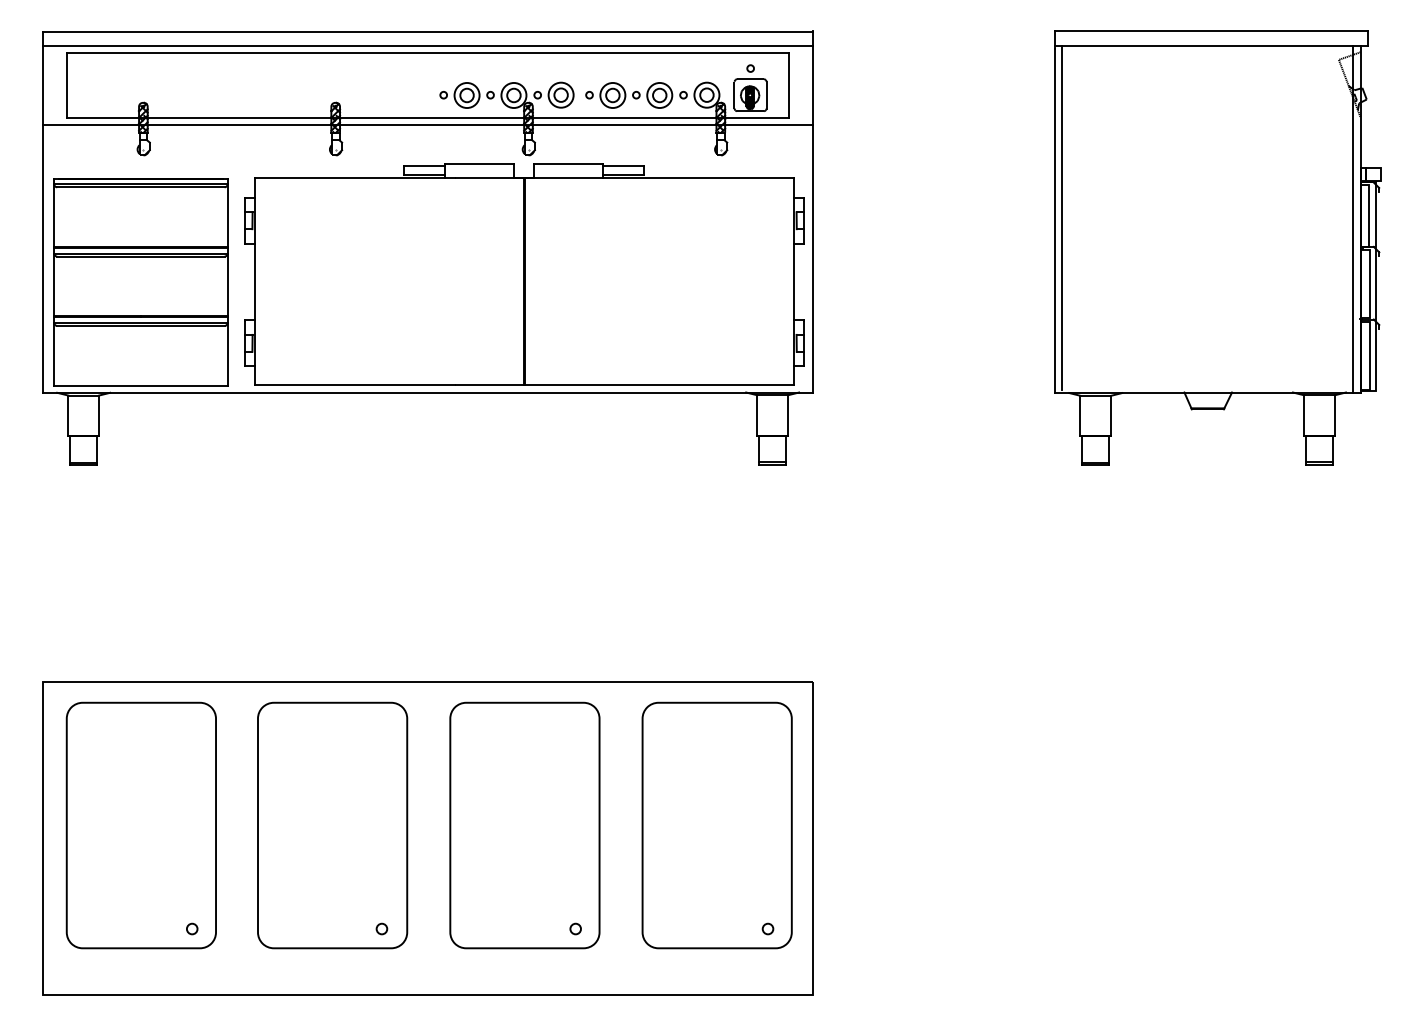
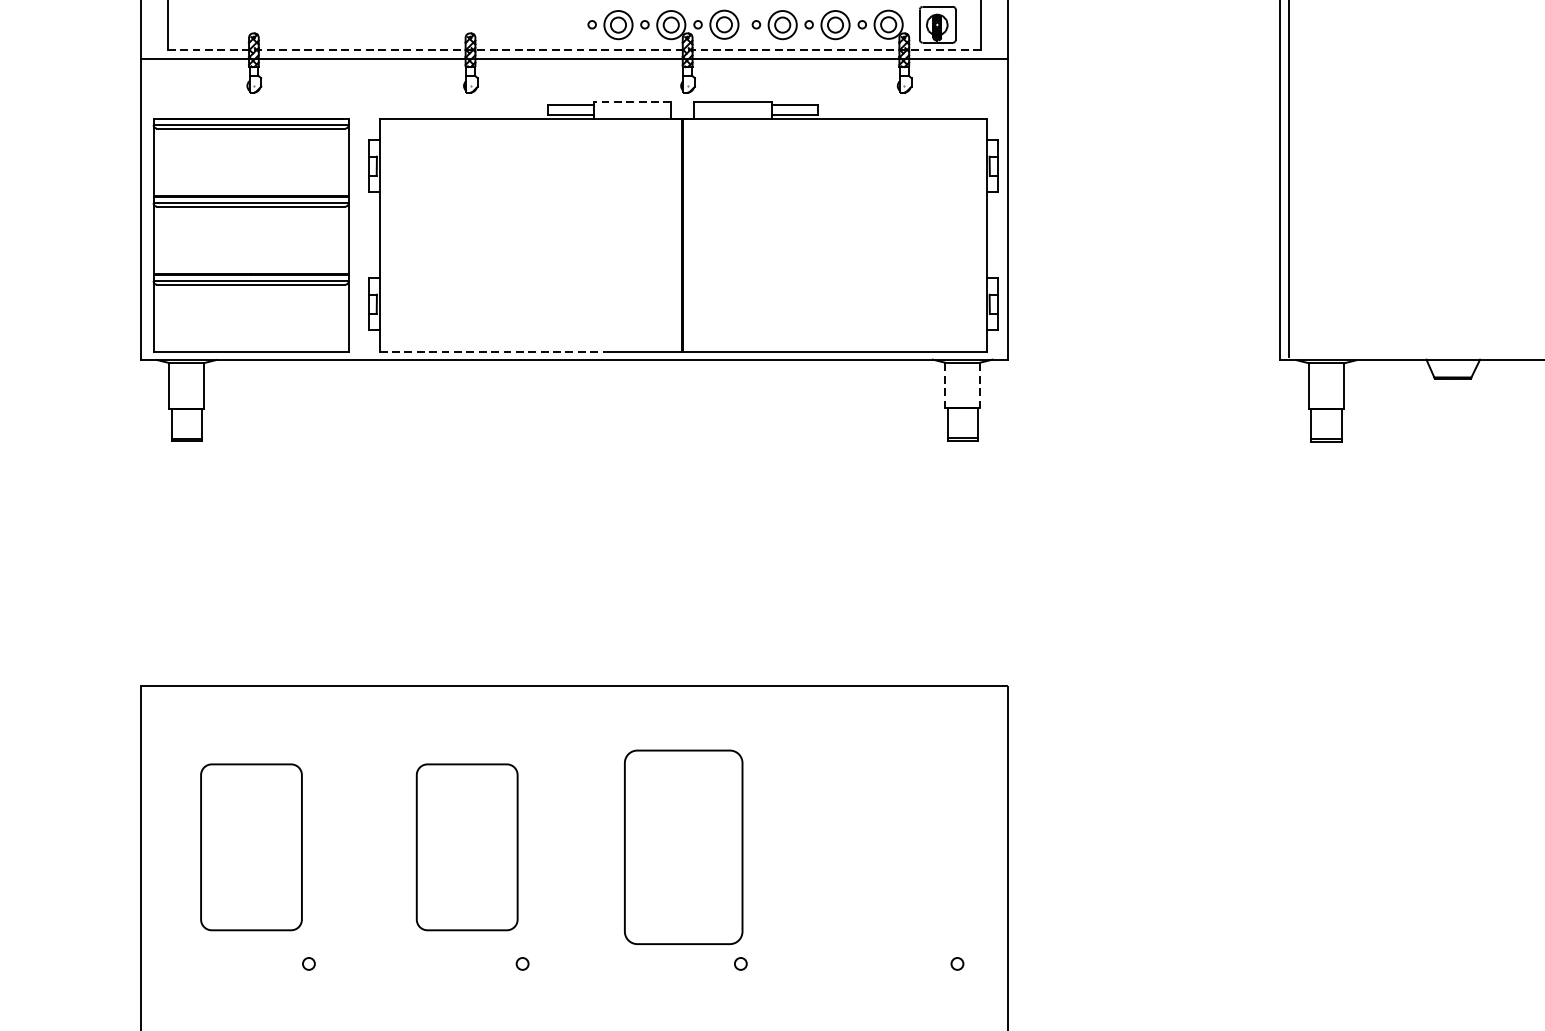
line: (427, 118) -> (573, 51), solid -> dashed
line: (479, 164) -> (632, 102), solid -> dashed
line: (354, 385) -> (491, 351), solid -> dashed
line: (757, 415) -> (945, 385), solid -> dashed
line: (788, 415) -> (980, 385), solid -> dashed
part: (140, 825) -> (250, 847), size x0.6
part: (332, 825) -> (466, 847), size x0.6
part: (524, 825) -> (683, 847), size x0.7
part: (716, 825) -> (899, 847), removed

